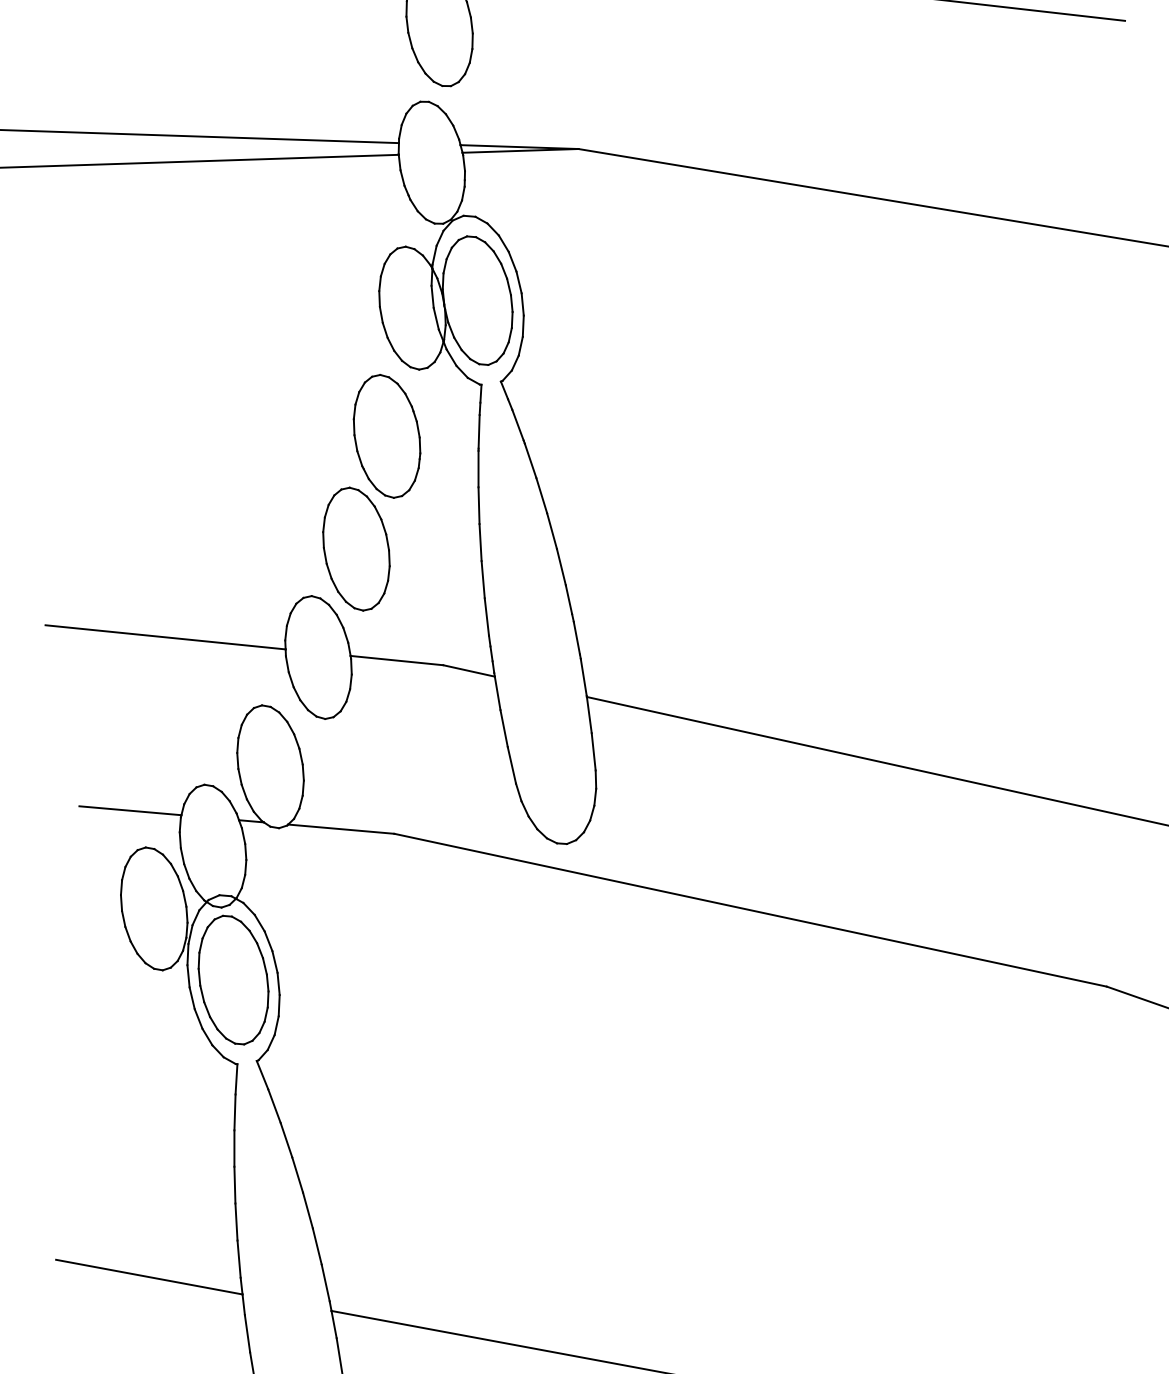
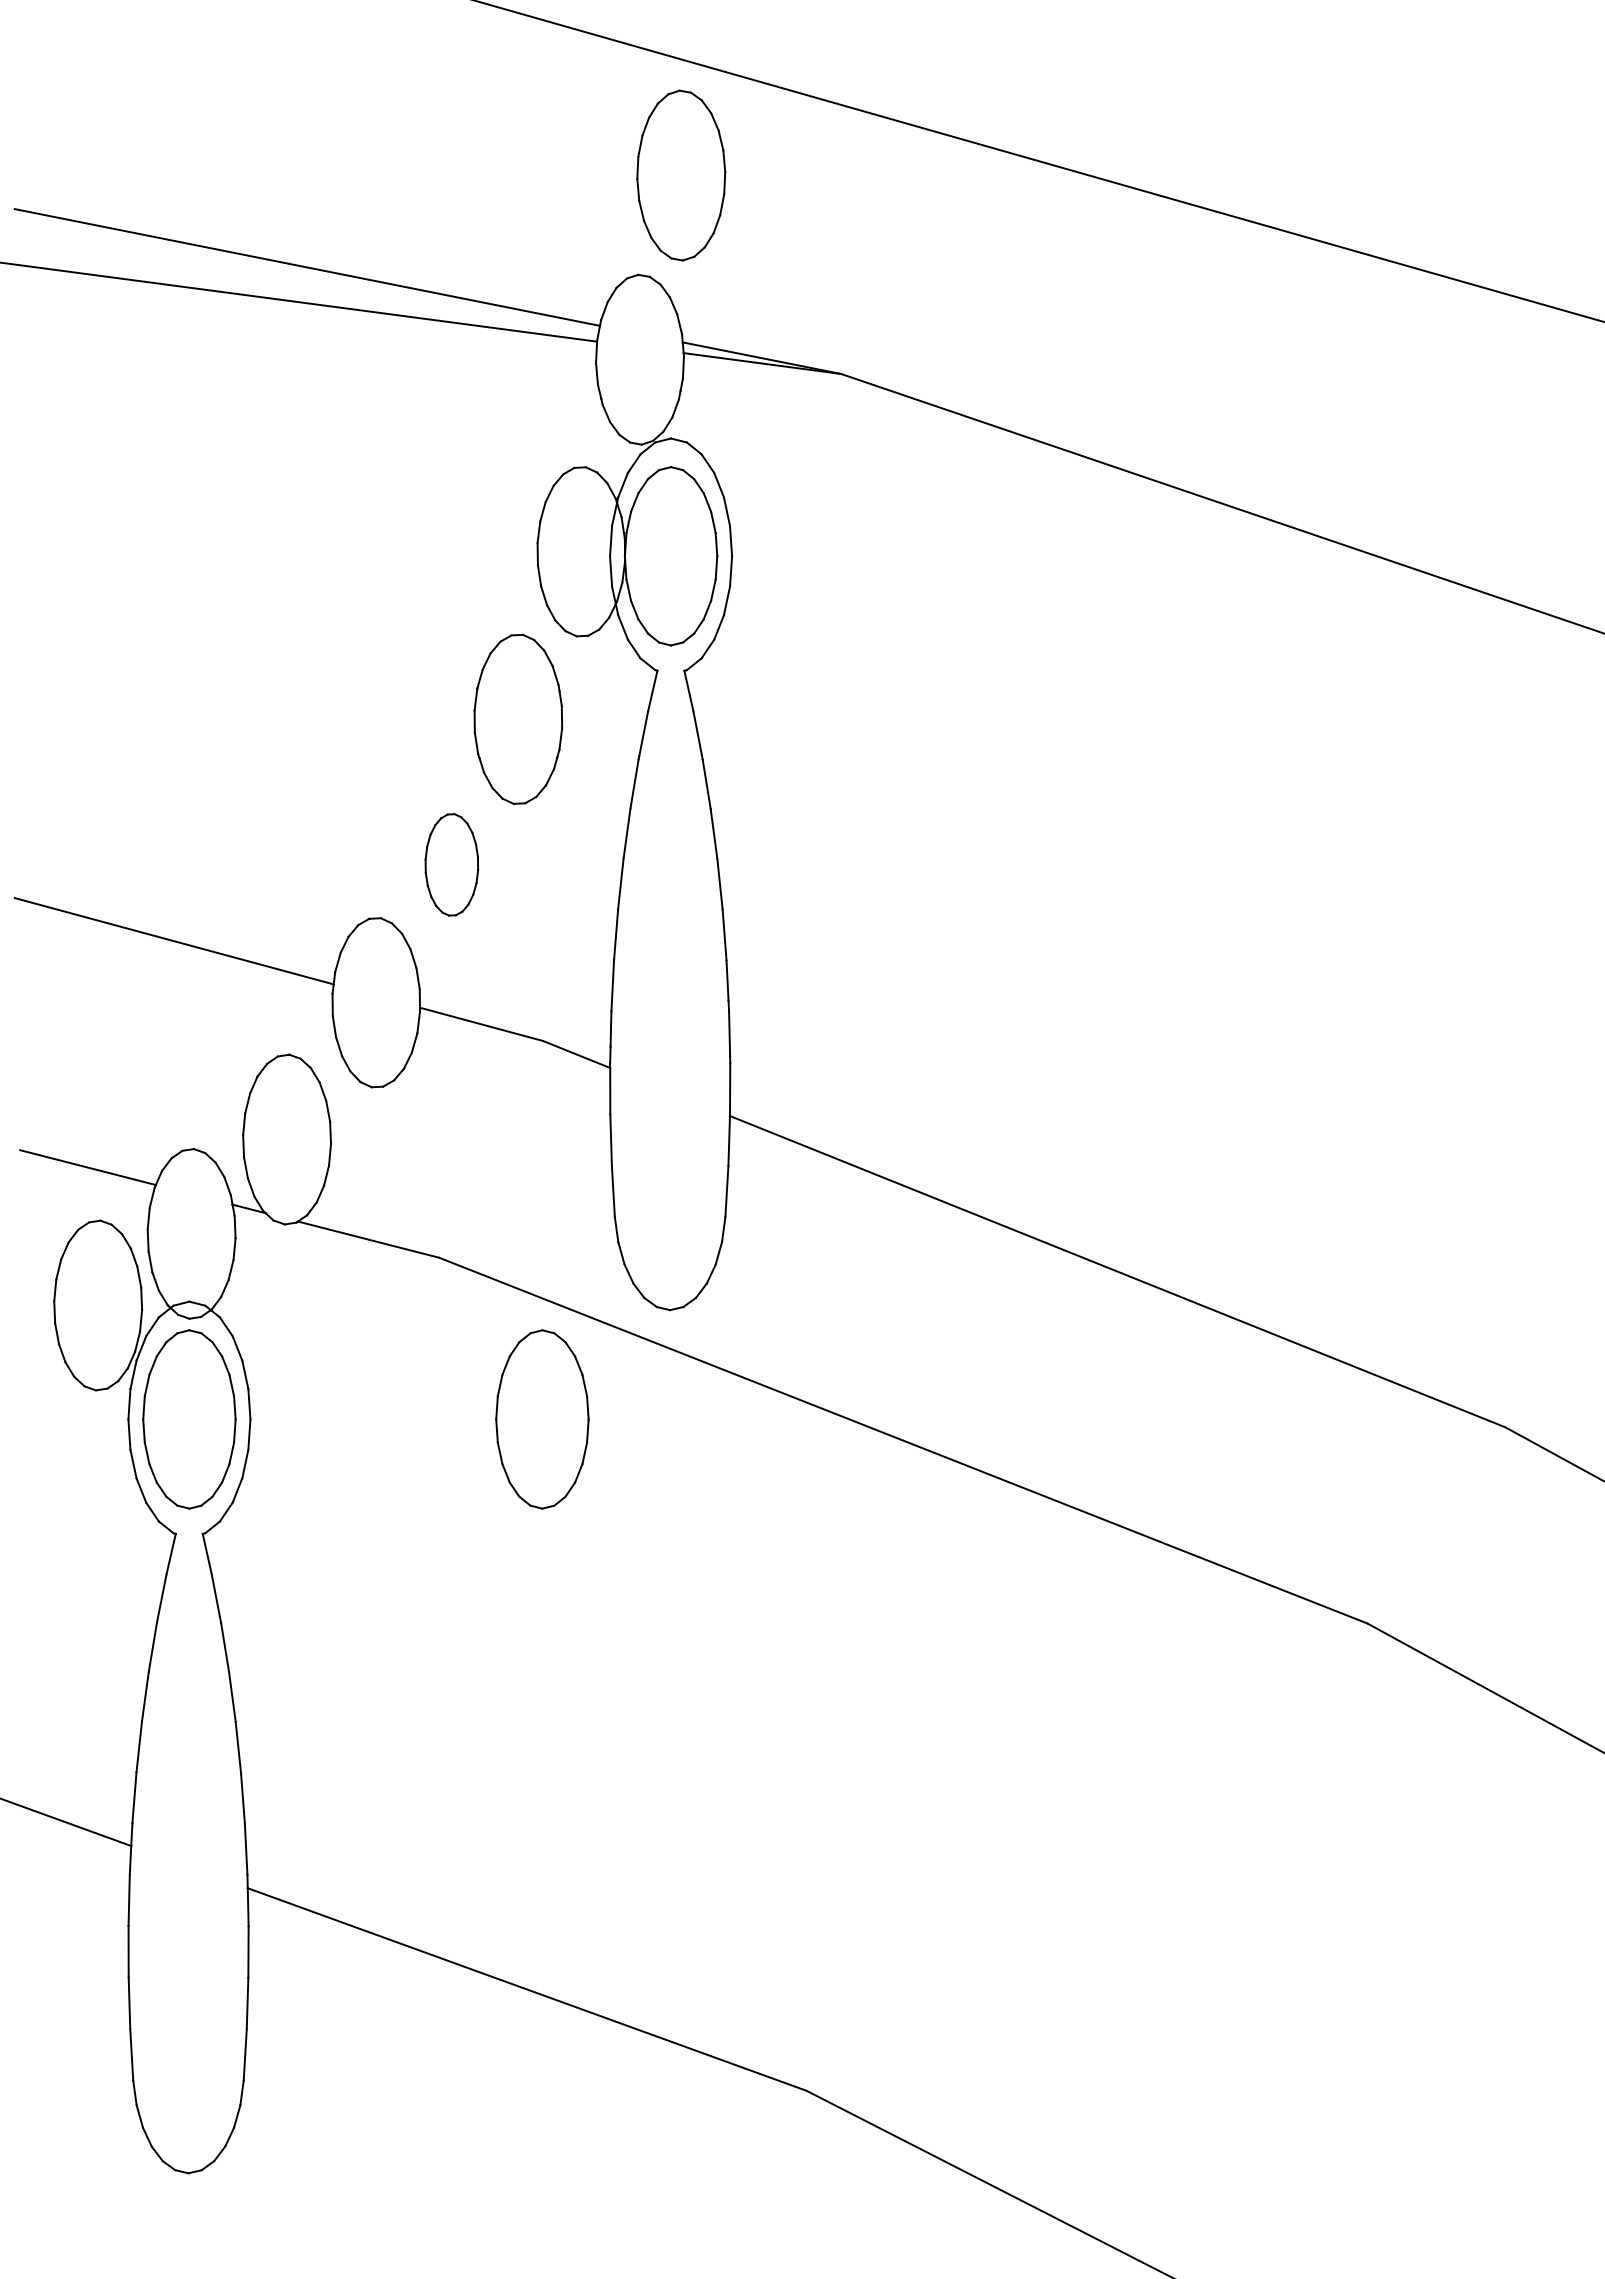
part: (356, 548) -> (451, 864), size x0.6
part: (488, 938) -> (542, 1419), added

